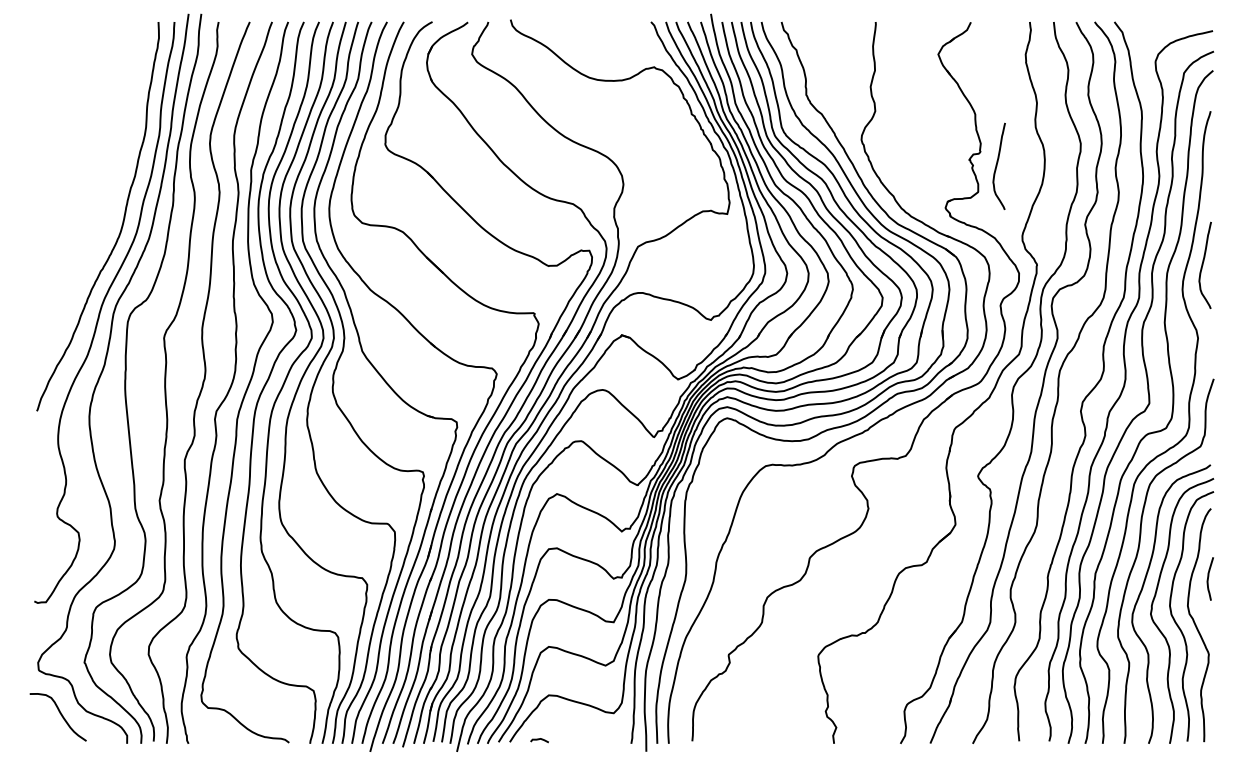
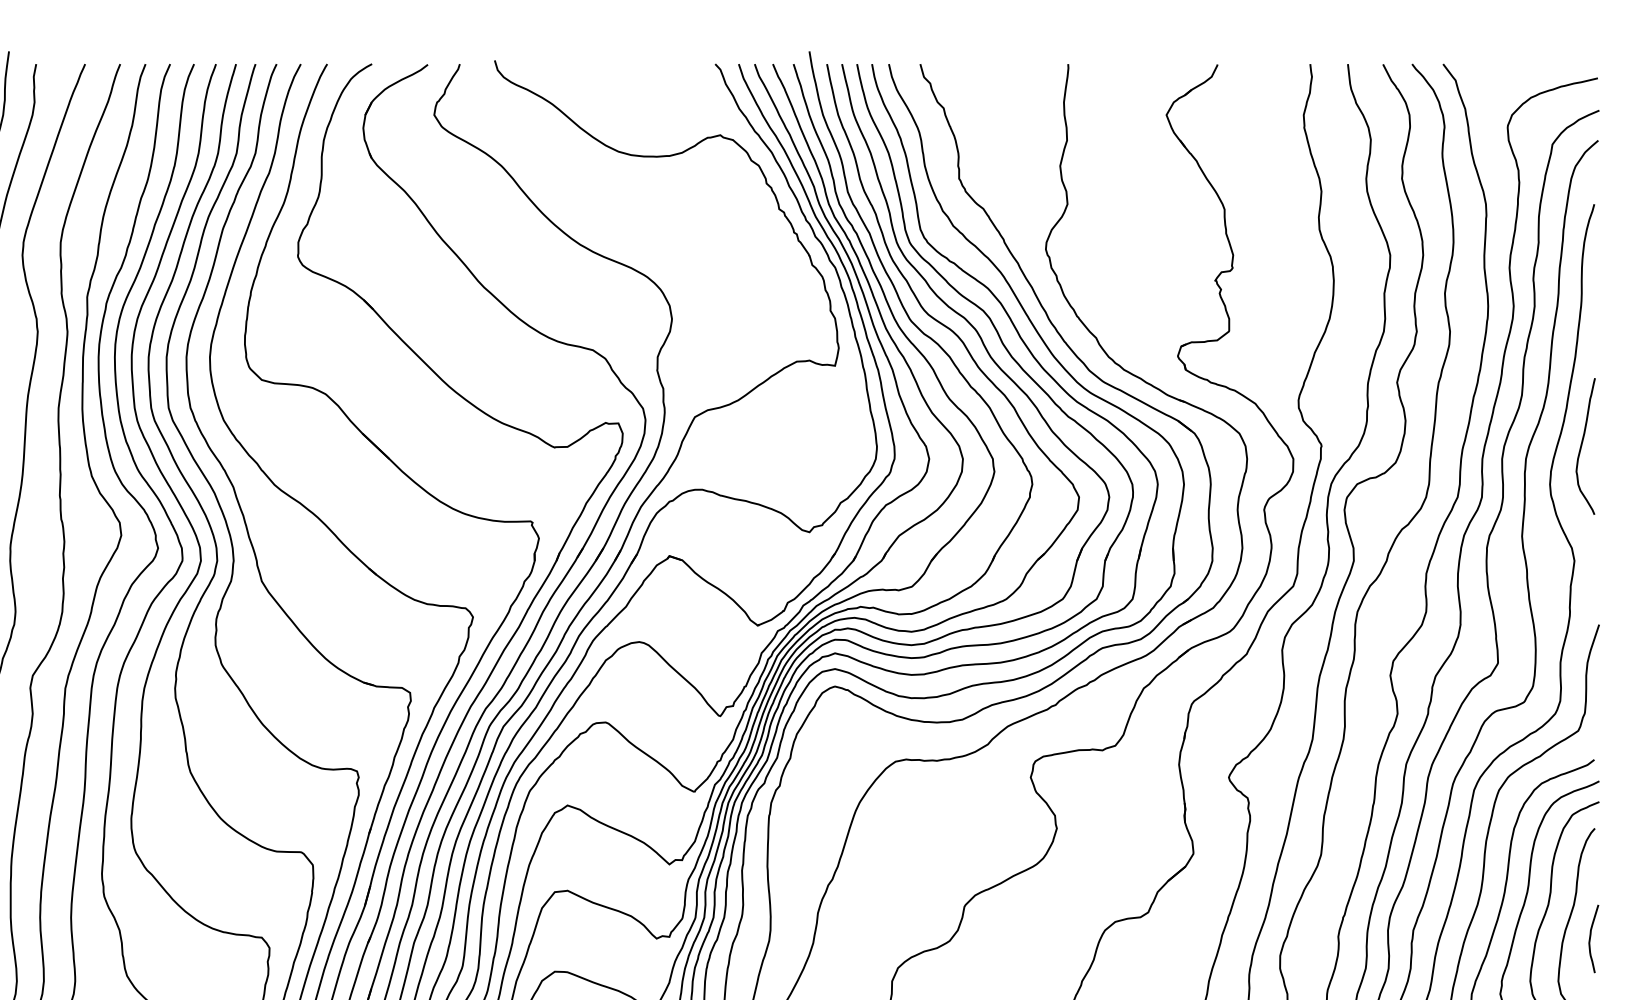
curve: (997, 165) -> (1259, 289), removed

